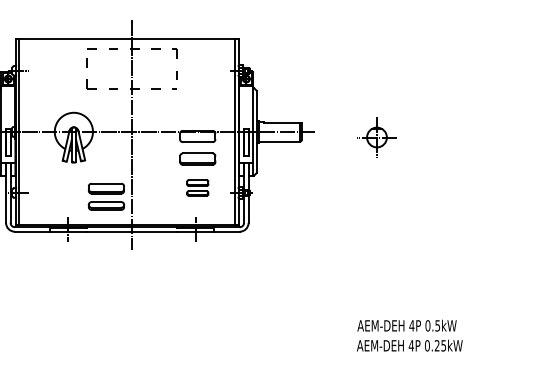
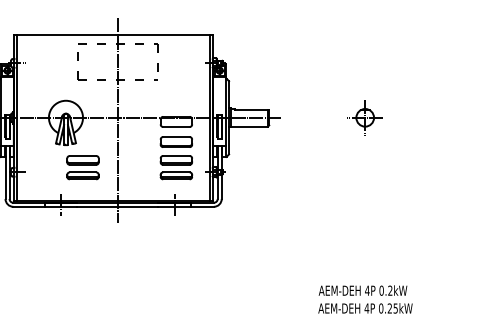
part: (376, 137) -> (364, 117), moved
part: (197, 187) -> (176, 167), size x1.67
part: (105, 196) -> (82, 167), moved
text: (437, 325) -> (390, 290), 0.5kW -> 0.2kW

